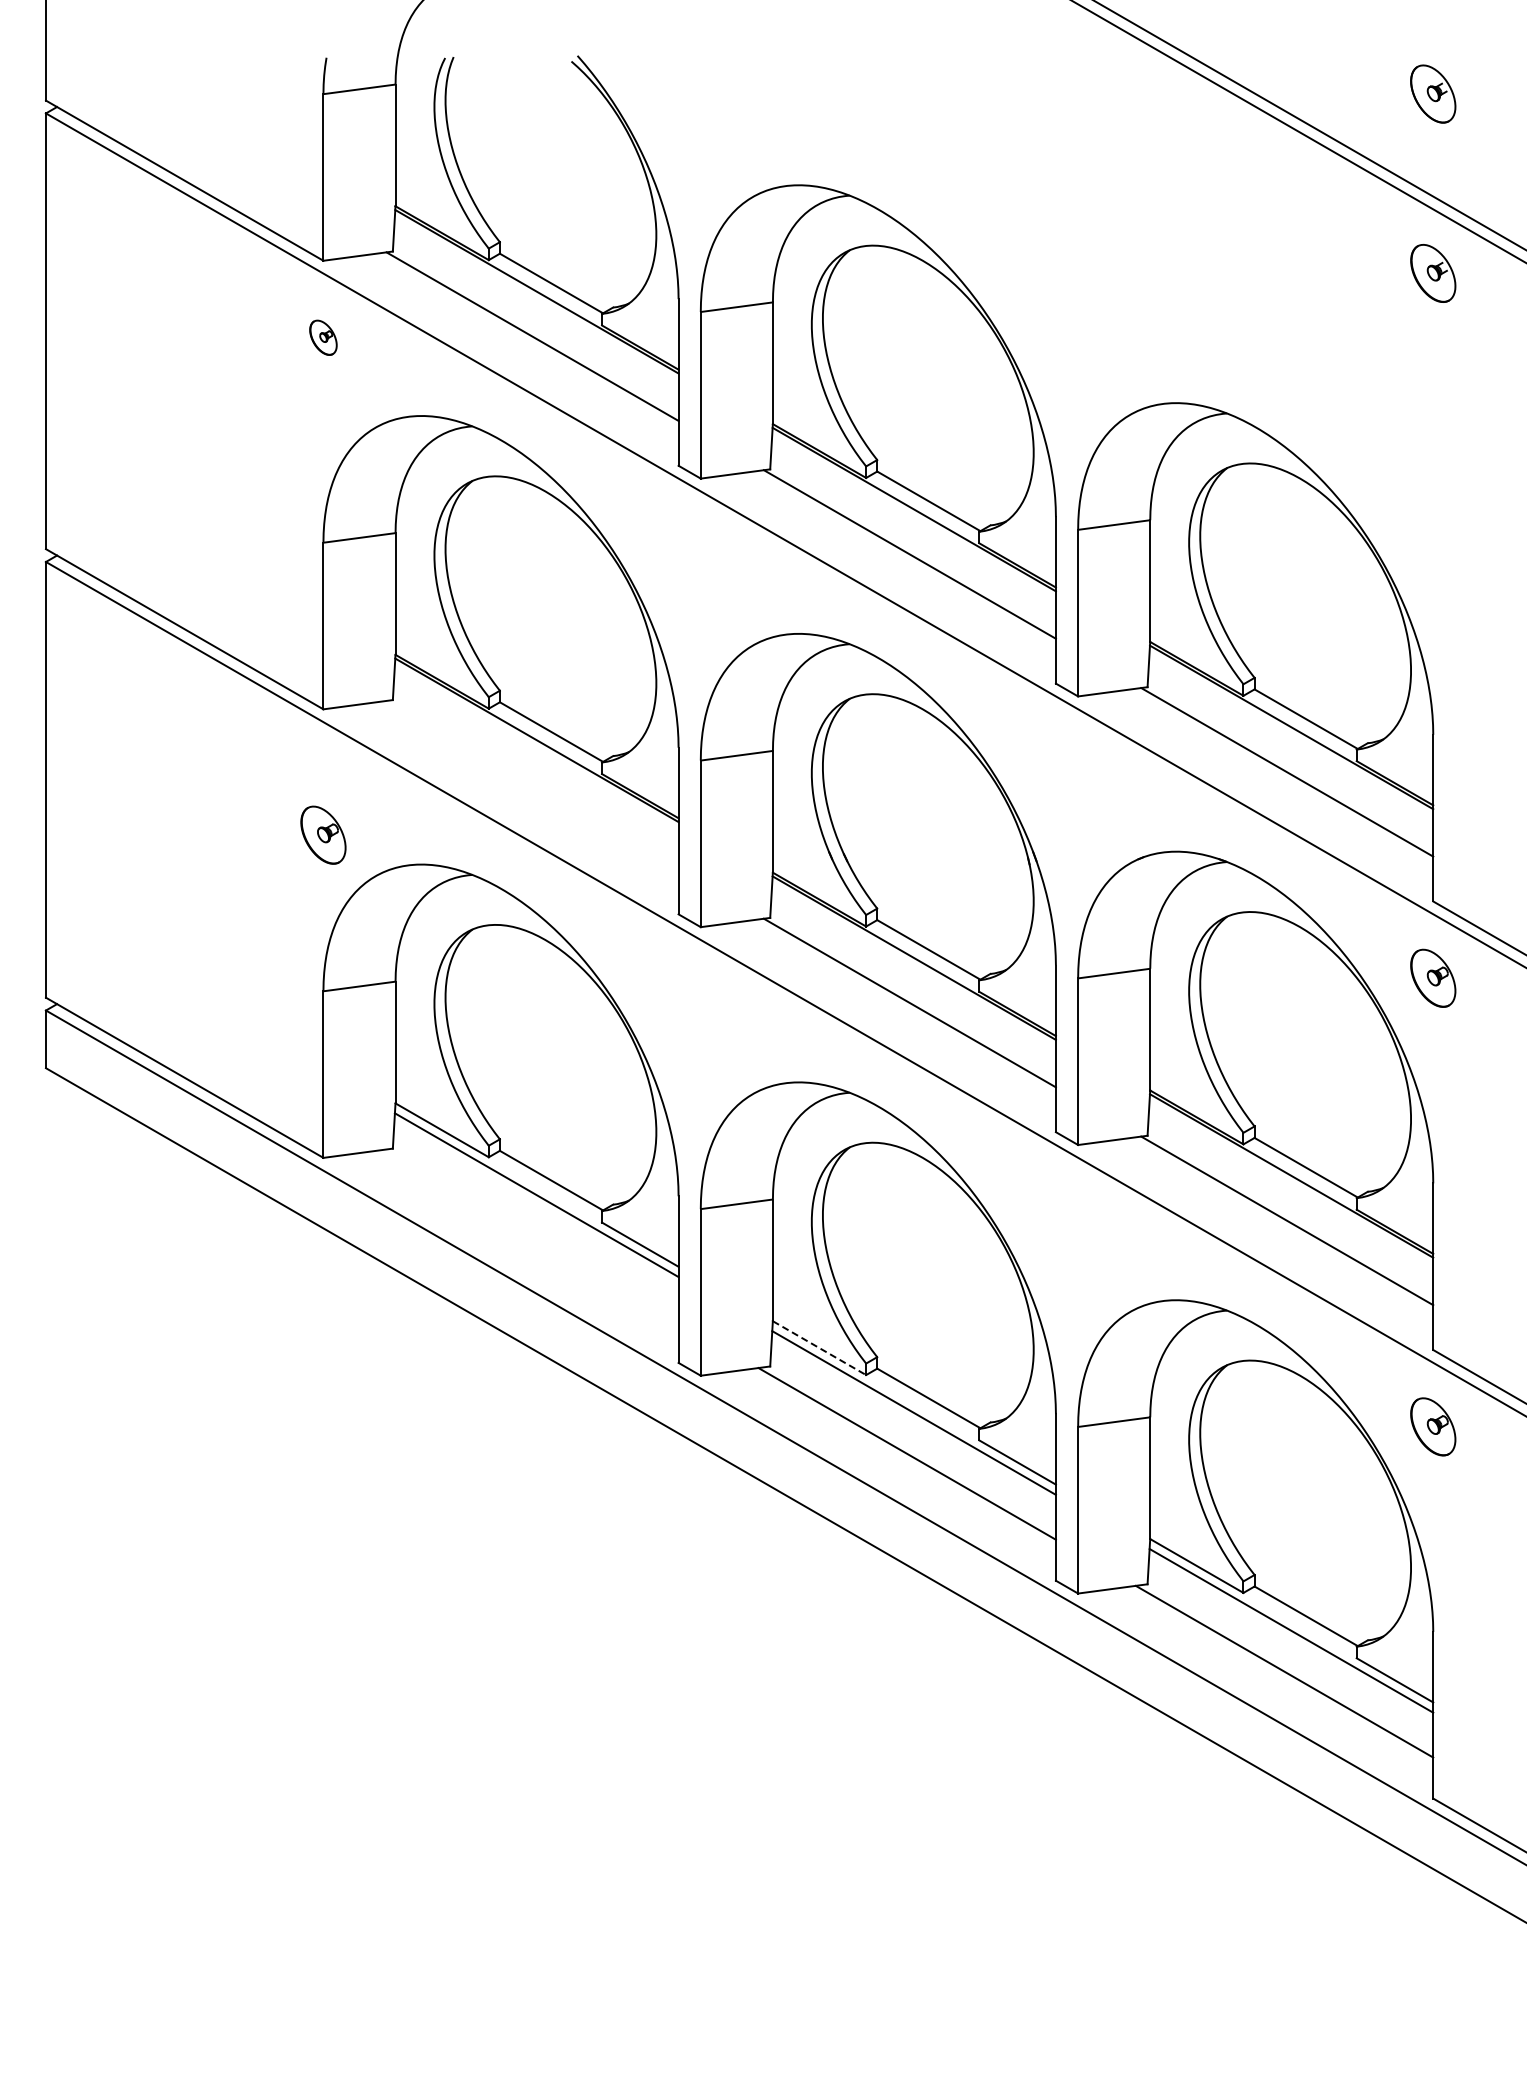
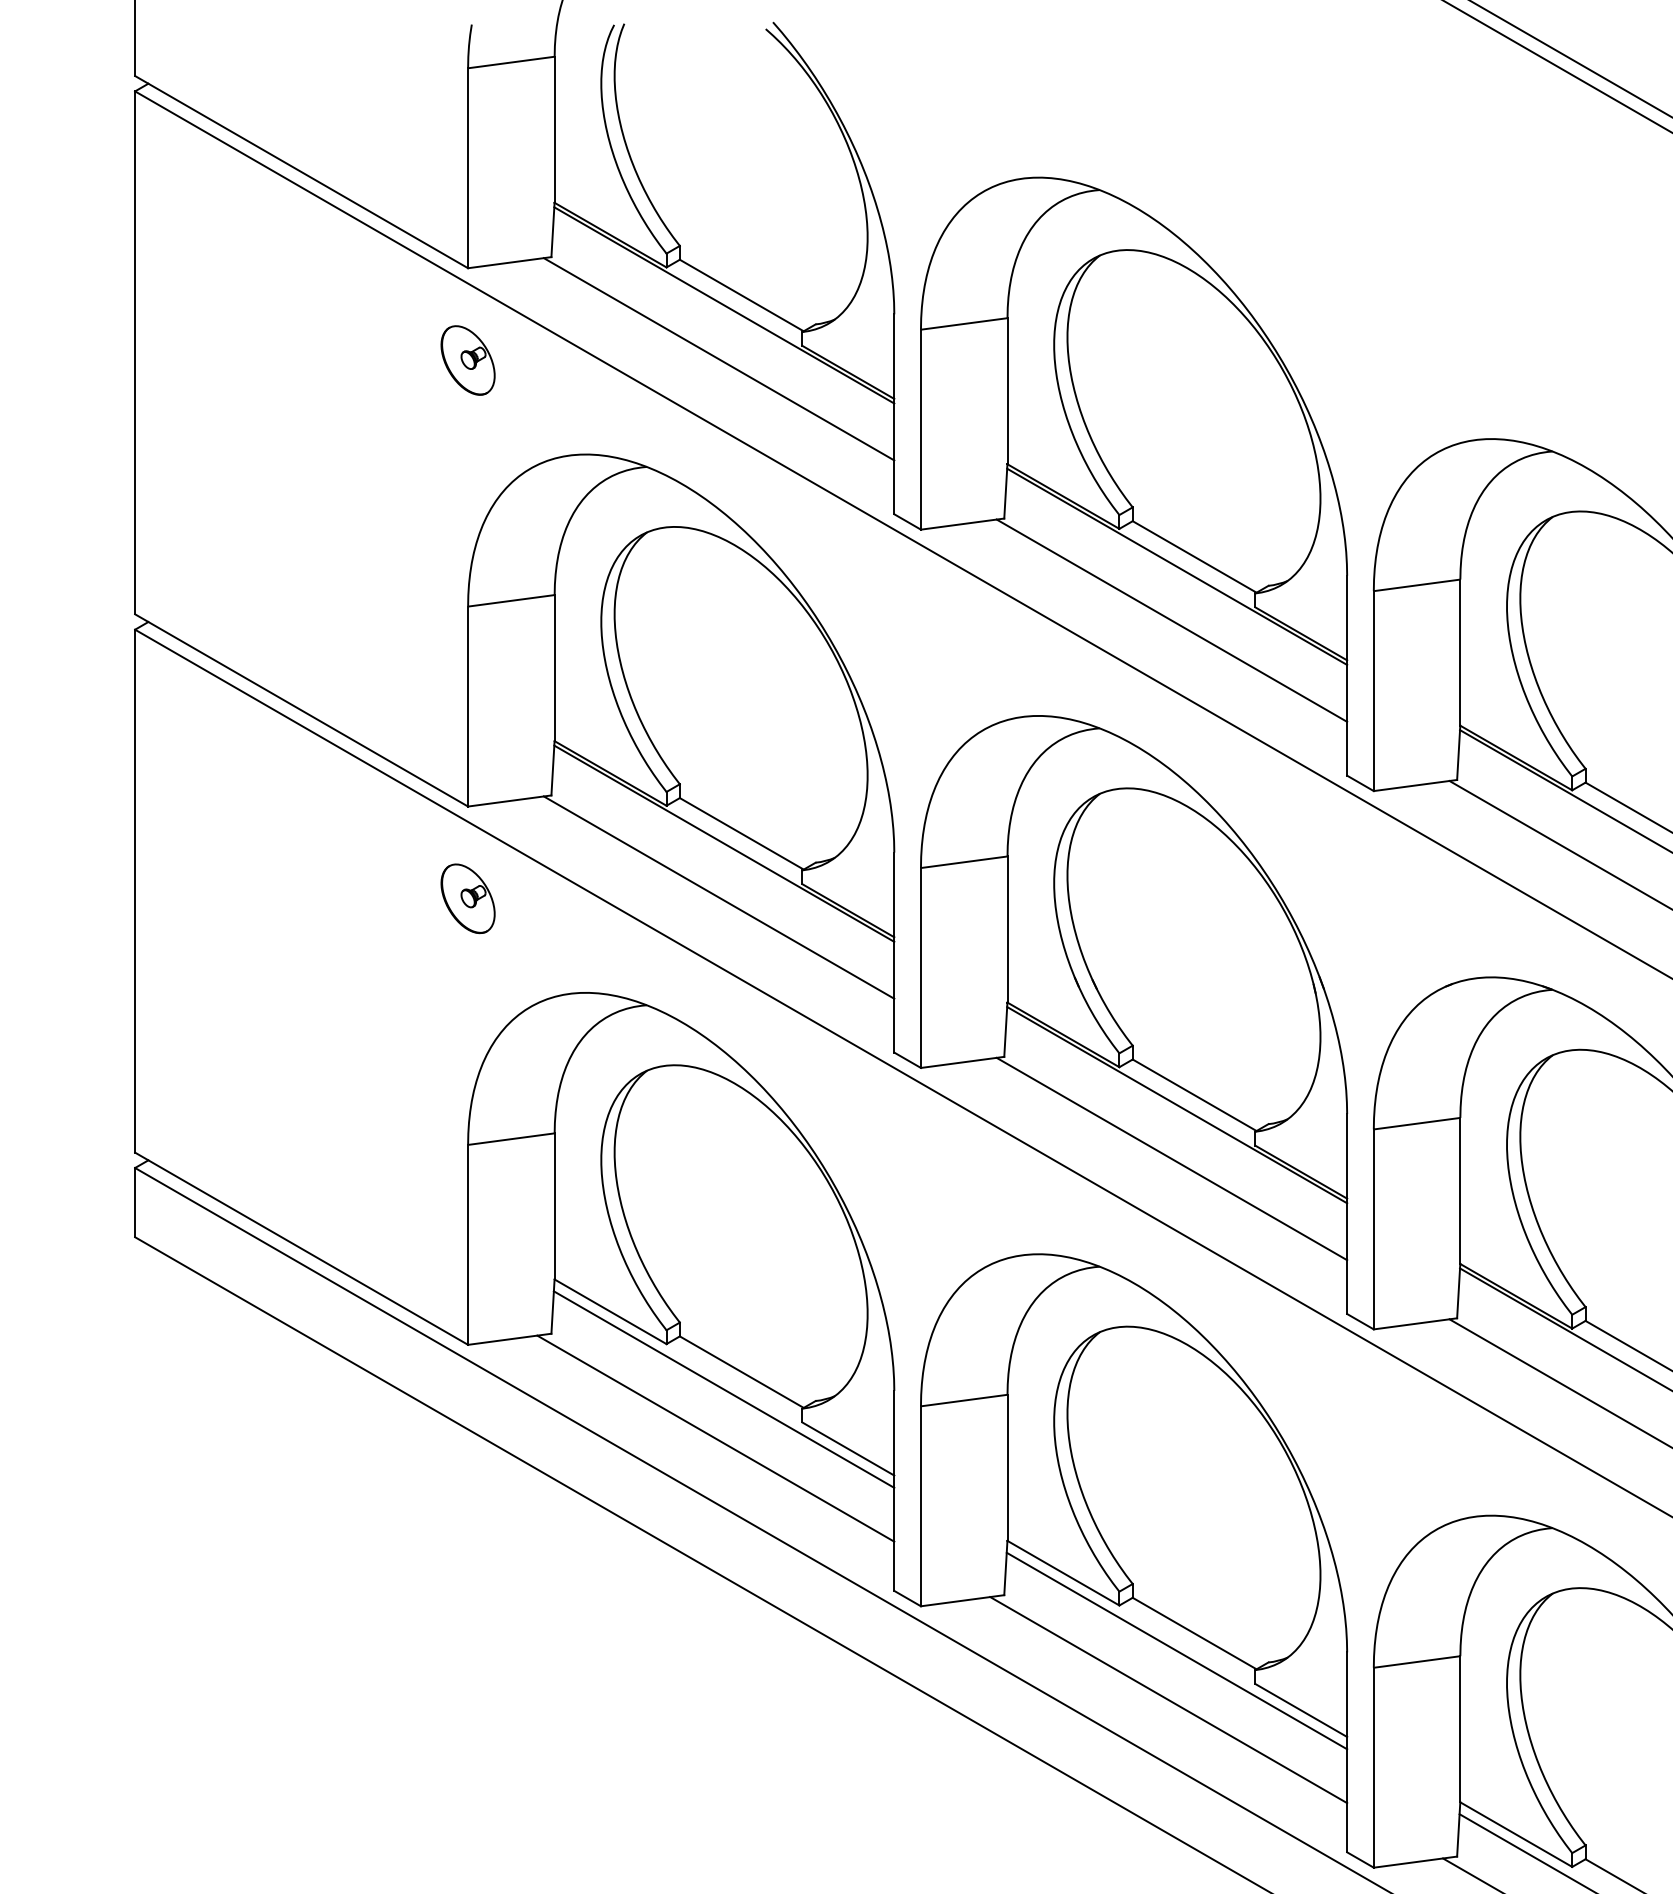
part: (323, 337) -> (468, 360), size x1.67
line: (532, 784) -> (718, 896), added
part: (323, 834) -> (468, 897), moved
line: (529, 1235) -> (715, 1437), added
line: (819, 1348) -> (1063, 1573), dashed -> solid

